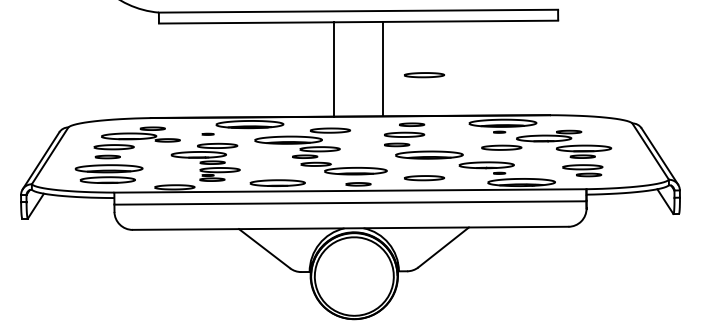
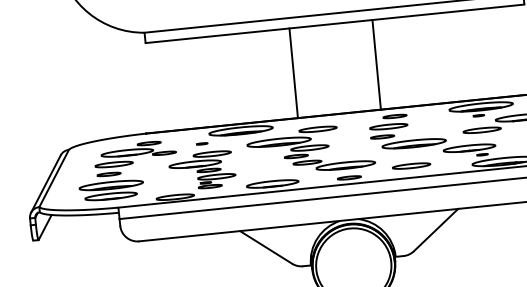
line: (383, 68) -> (377, 64), moved
line: (333, 69) -> (293, 73), moved
part: (424, 75) -> (402, 68), removed

